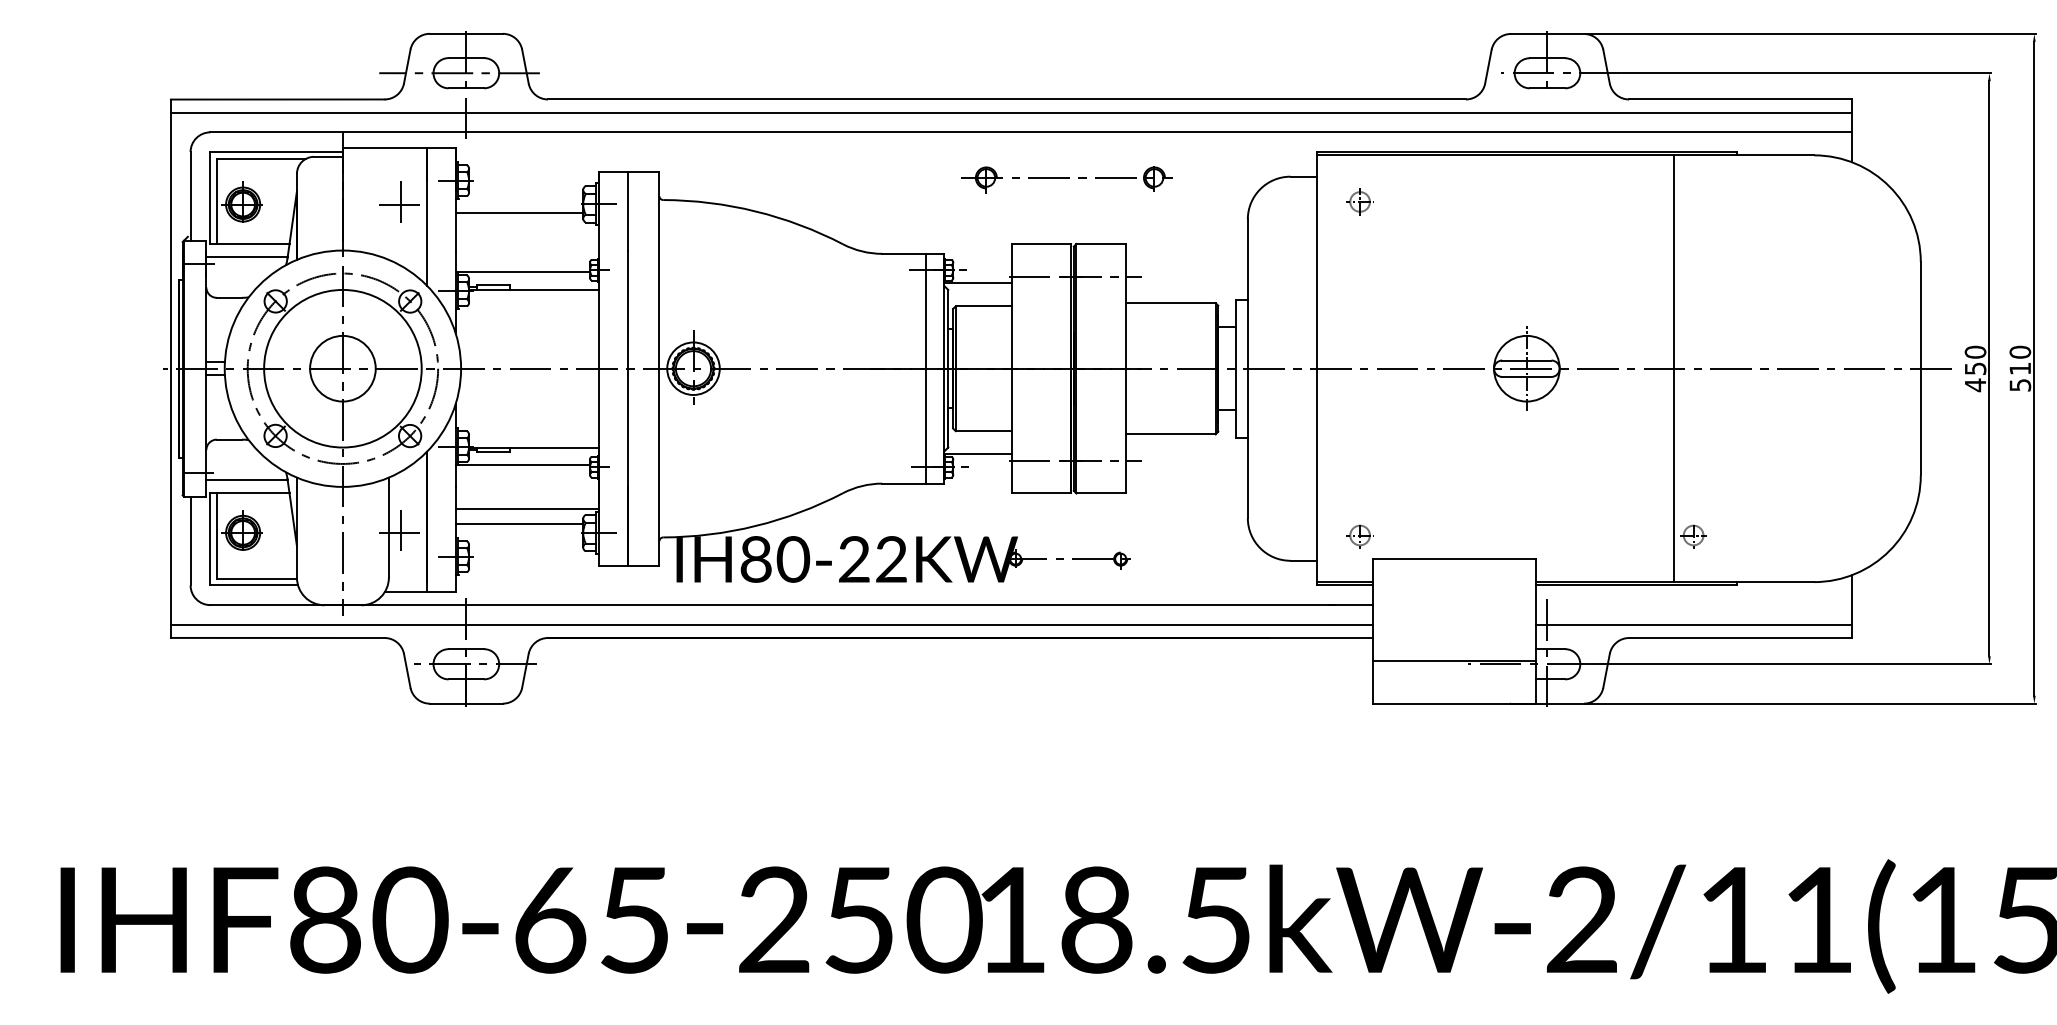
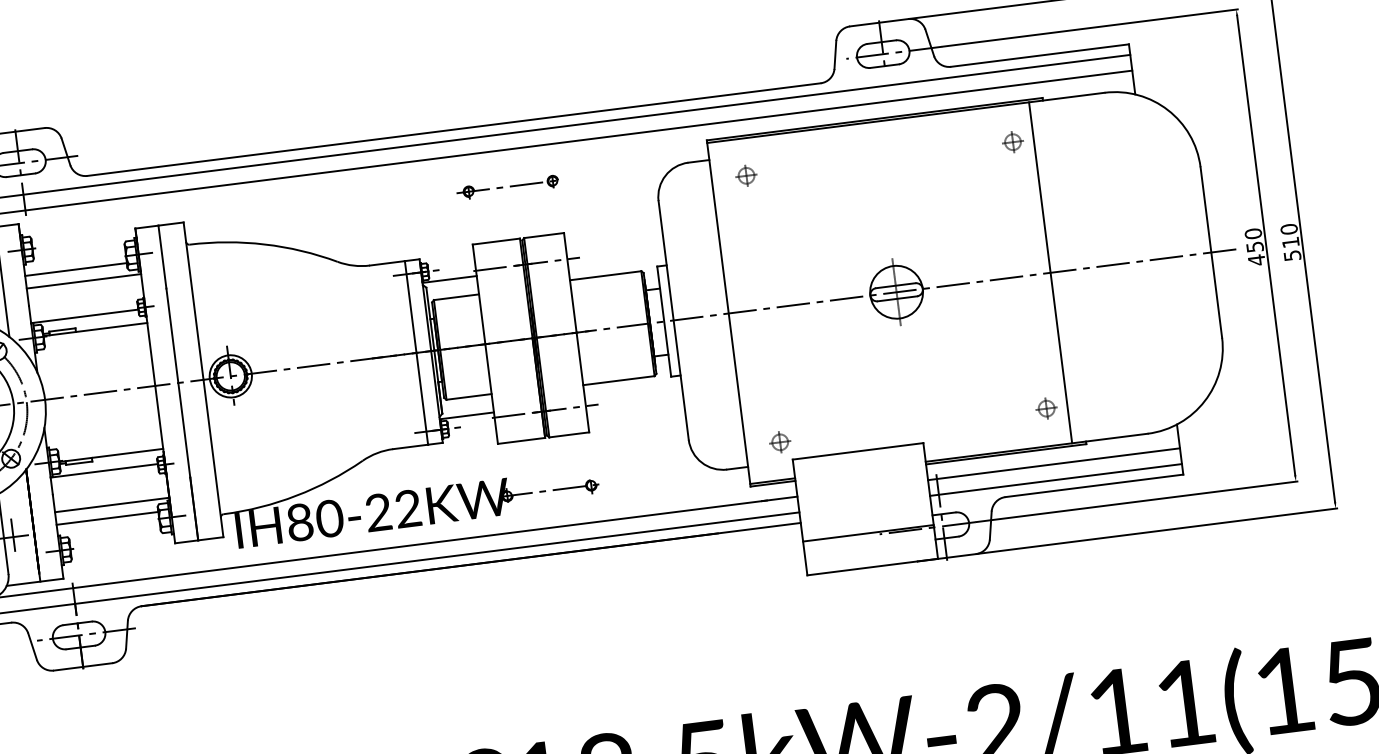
part: (1064, 178) -> (507, 186), size x0.62
part: (1693, 201) -> (1012, 141), added
line: (526, 228) -> (83, 281), added
line: (1673, 368) -> (1050, 272), moved
line: (1693, 605) -> (1053, 464), added

